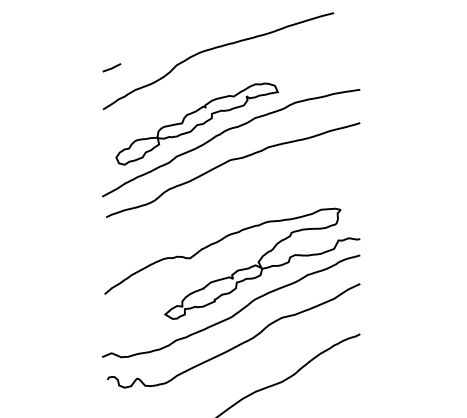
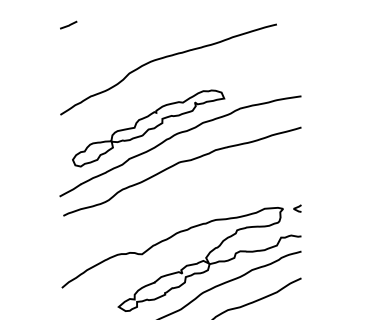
line: (111, 67) -> (68, 24), moved
line: (355, 209) -> (297, 208), added

